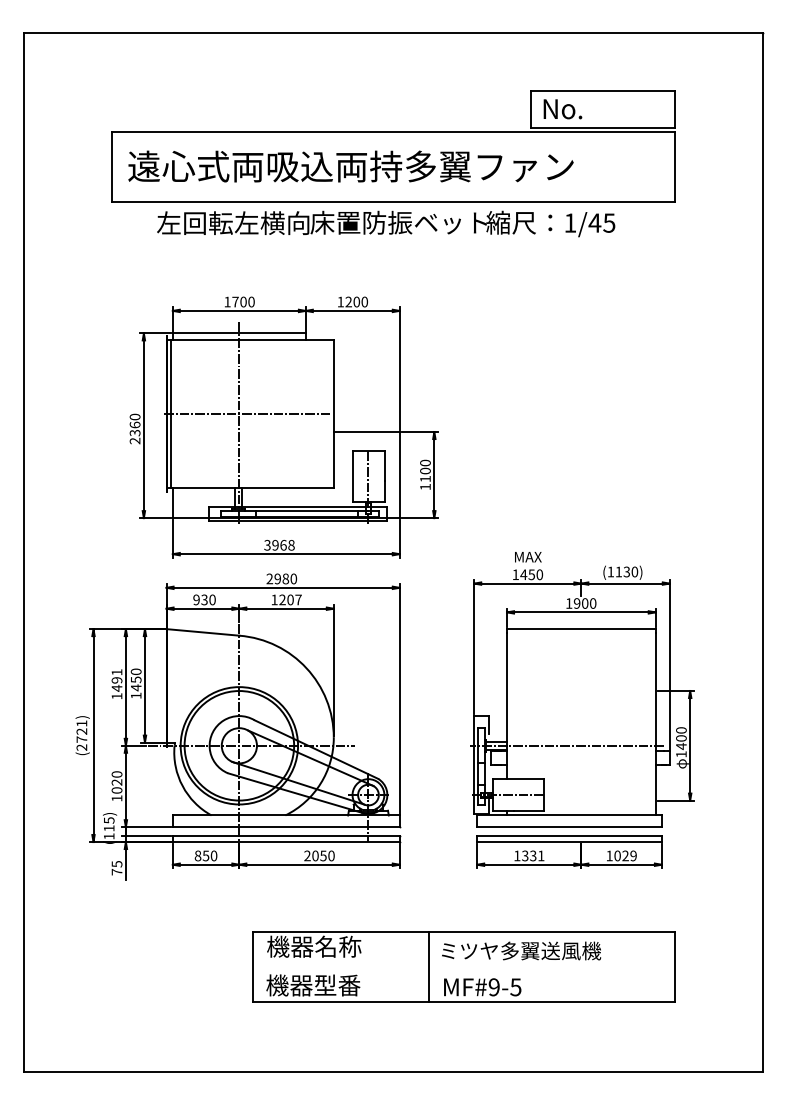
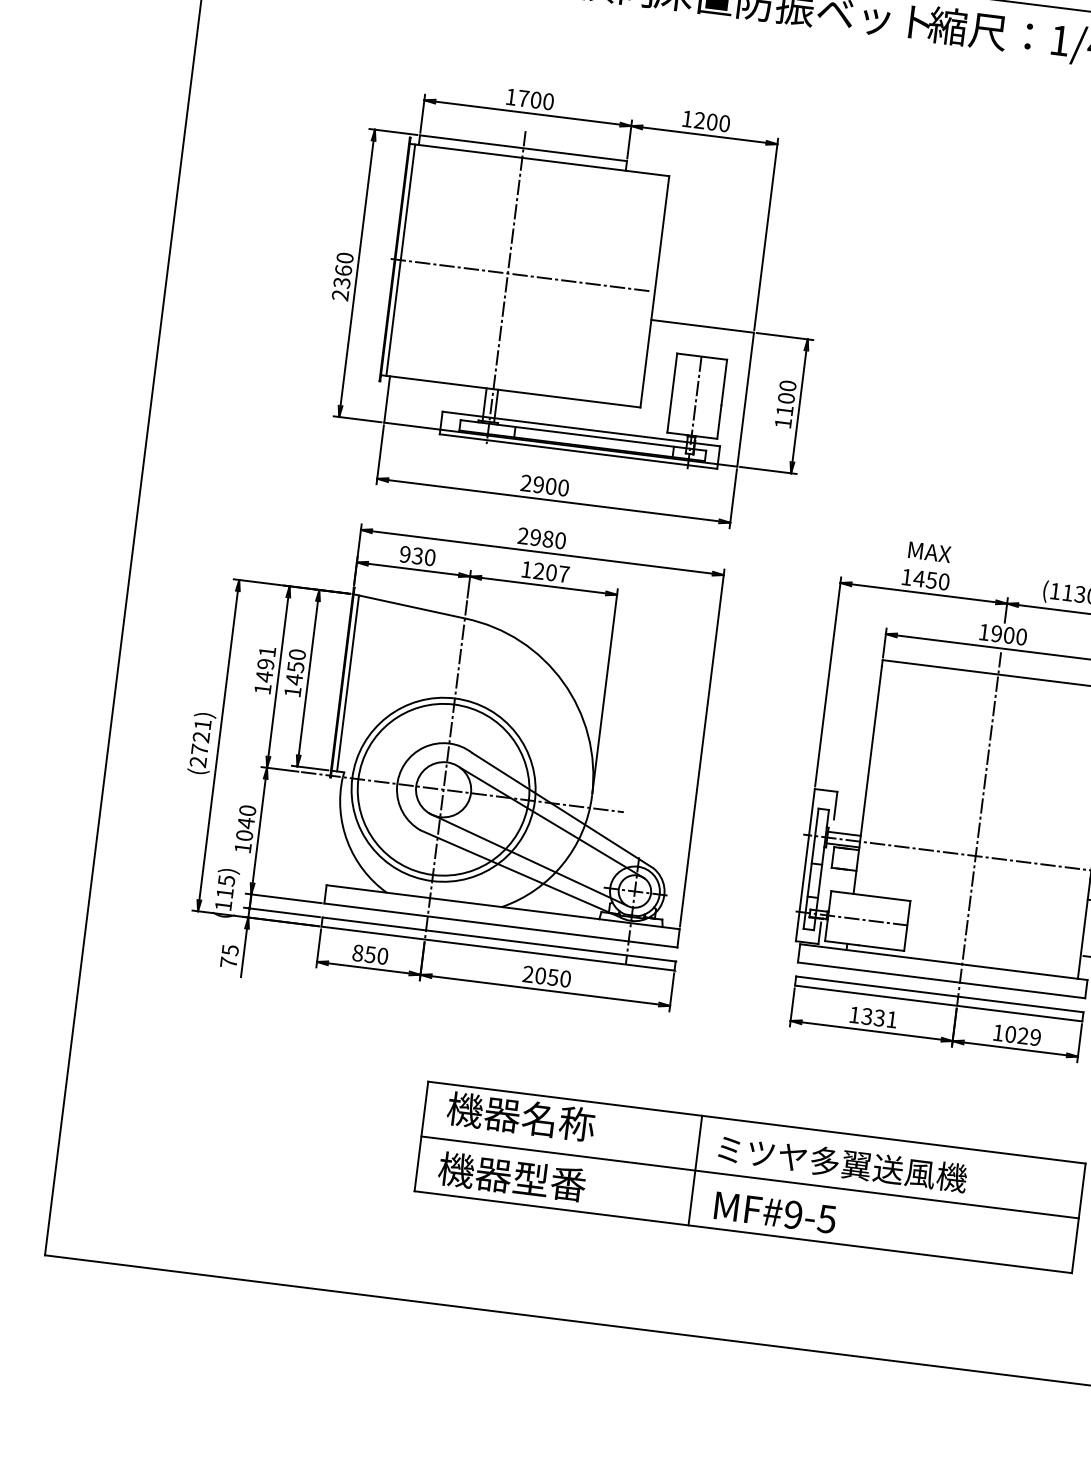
text: (279, 545) -> (544, 485), 3968 -> 2900
line: (170, 685) -> (348, 682), added
line: (581, 728) -> (979, 829), added
text: (116, 782) -> (245, 823), 1020 -> 1040
line: (463, 966) -> (749, 1176), added

